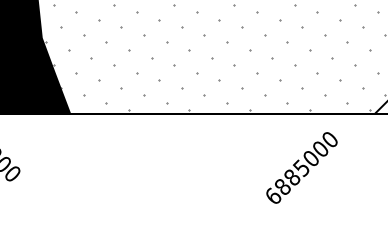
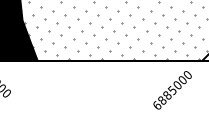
text: (301, 168) -> (172, 90), moved

